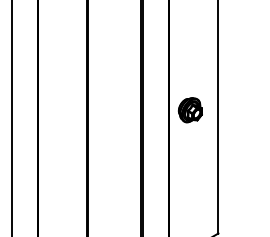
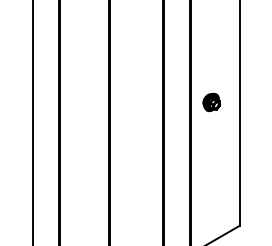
part: (190, 110) -> (211, 102), size x0.71

